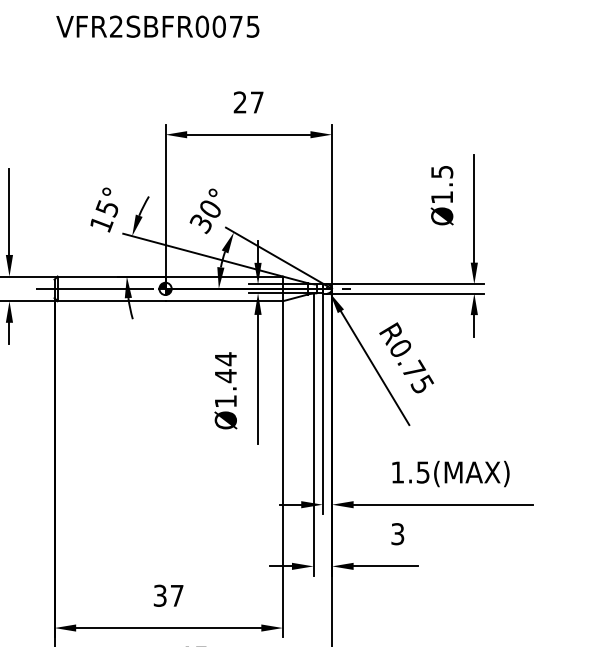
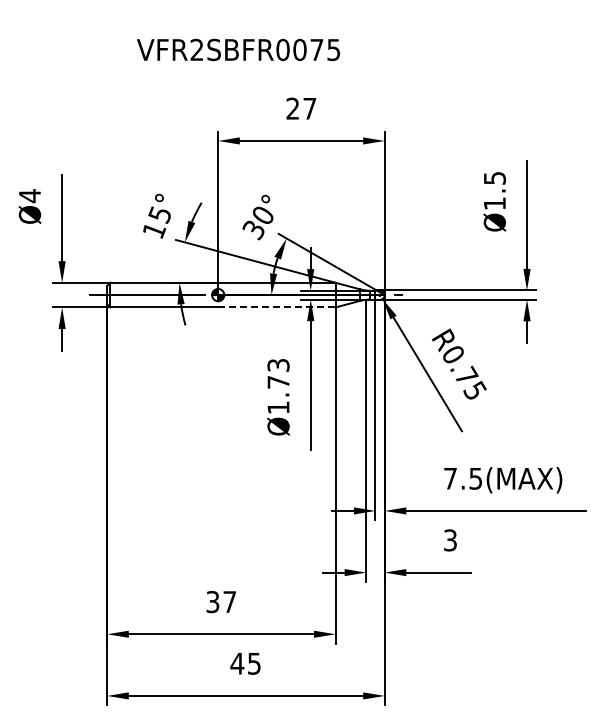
text: (157, 26) -> (238, 49), moved
line: (223, 301) -> (276, 307), solid -> dashed
text: (225, 367) -> (278, 373), Ø1.44 -> Ø1.73
text: (397, 472) -> (450, 478), 1.5(MAX) -> 7.5(MAX)

